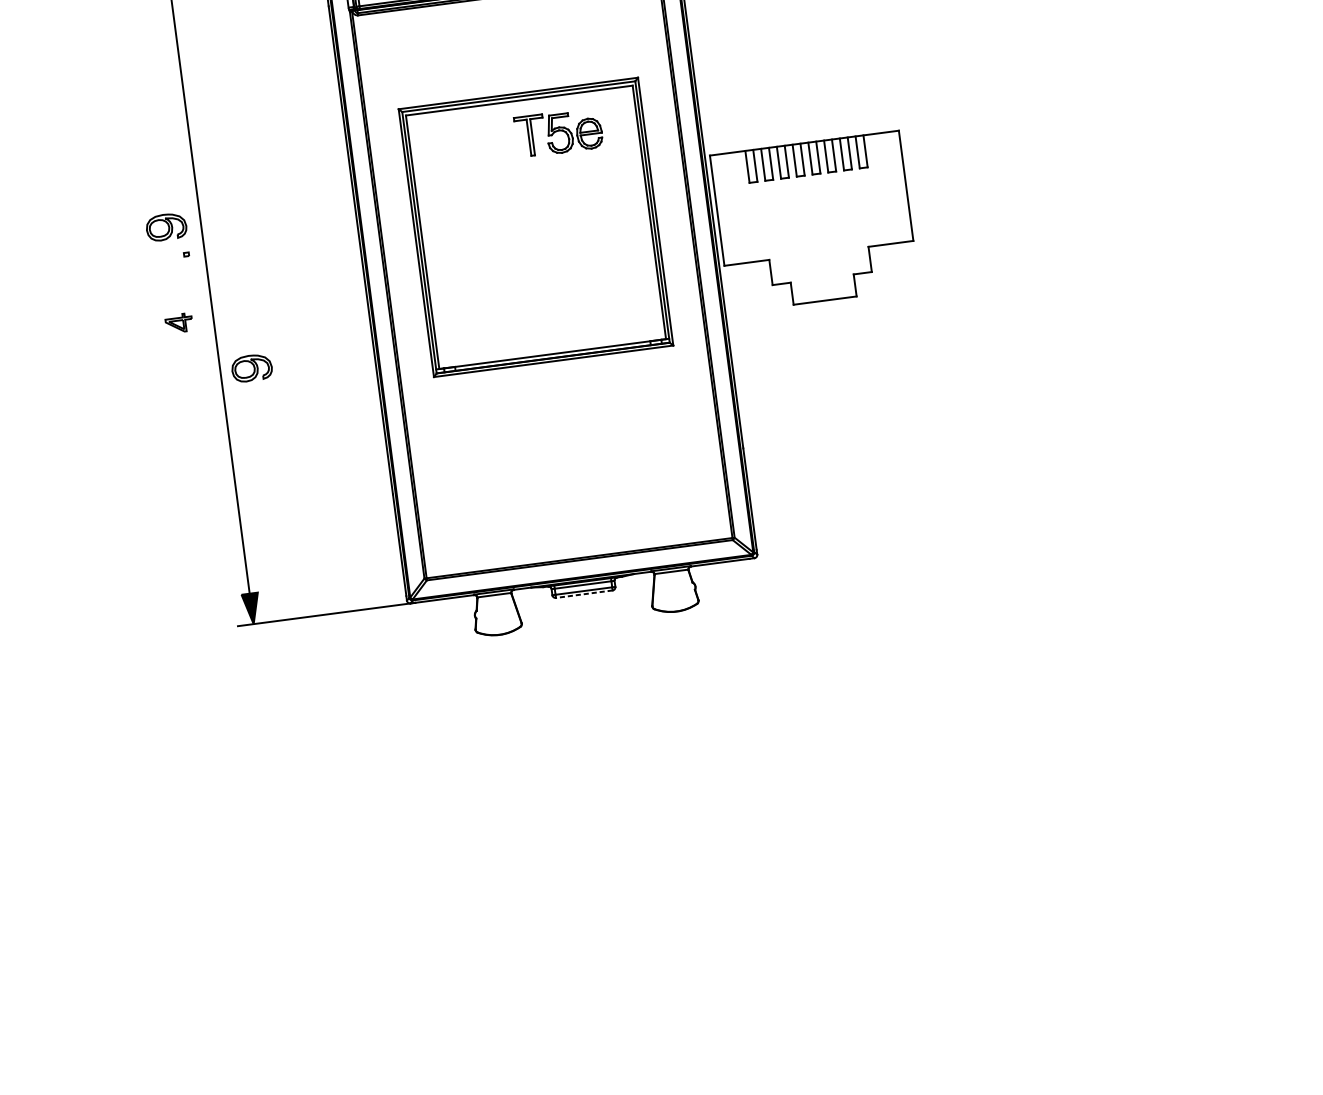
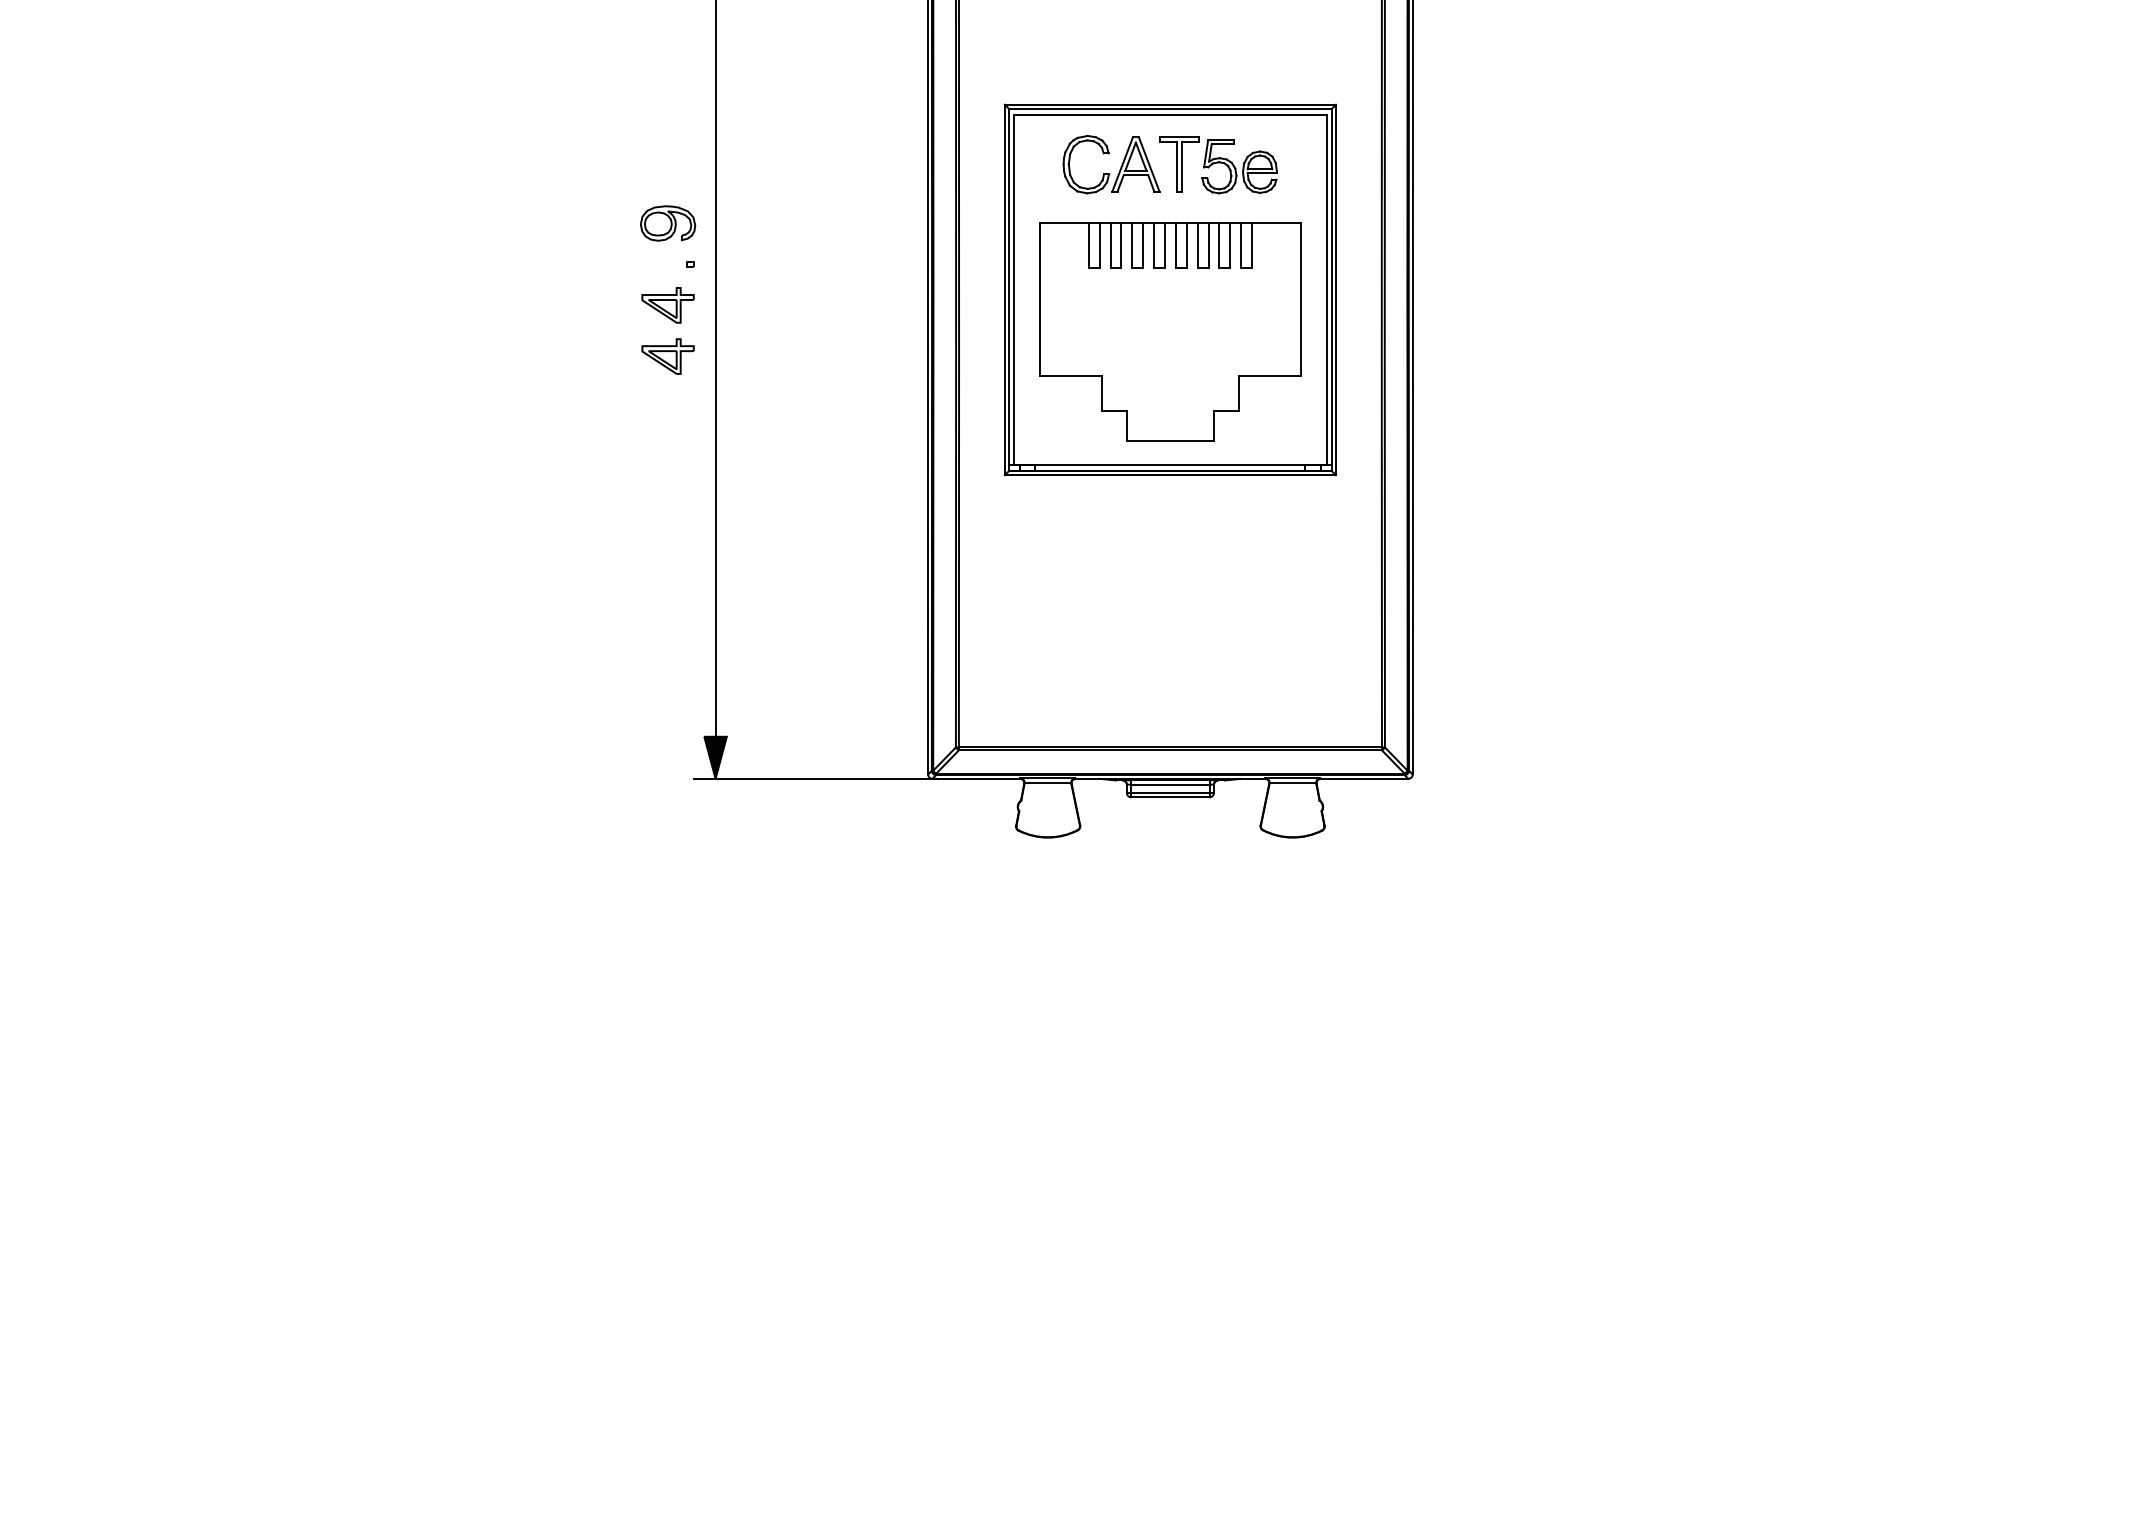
part: (481, 148) -> (1110, 173), added
part: (814, 221) -> (1170, 331), moved
part: (173, 286) -> (667, 305), added
part: (178, 323) -> (667, 356), size x1.43
part: (252, 368) -> (759, 430), removed
line: (583, 594) -> (1169, 797), dashed -> solid

